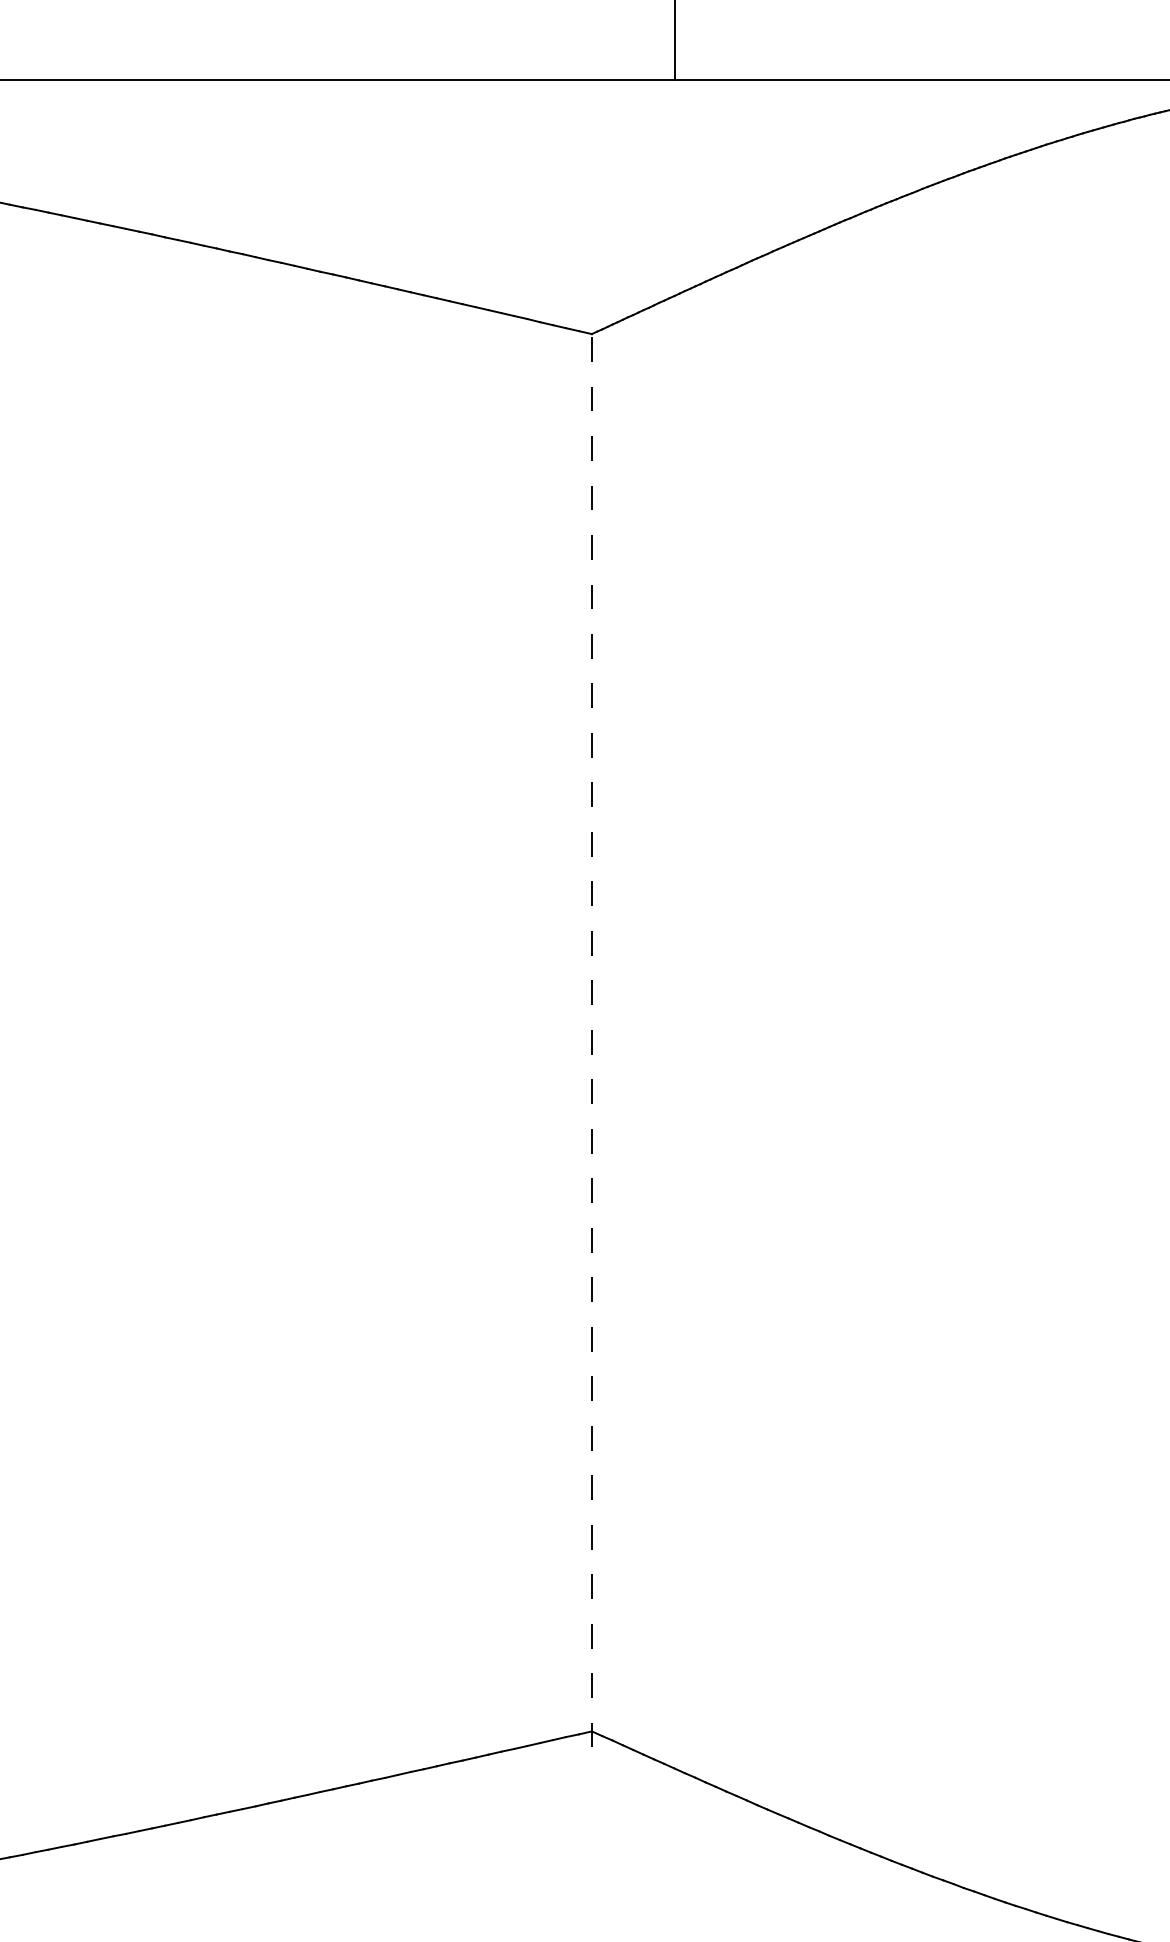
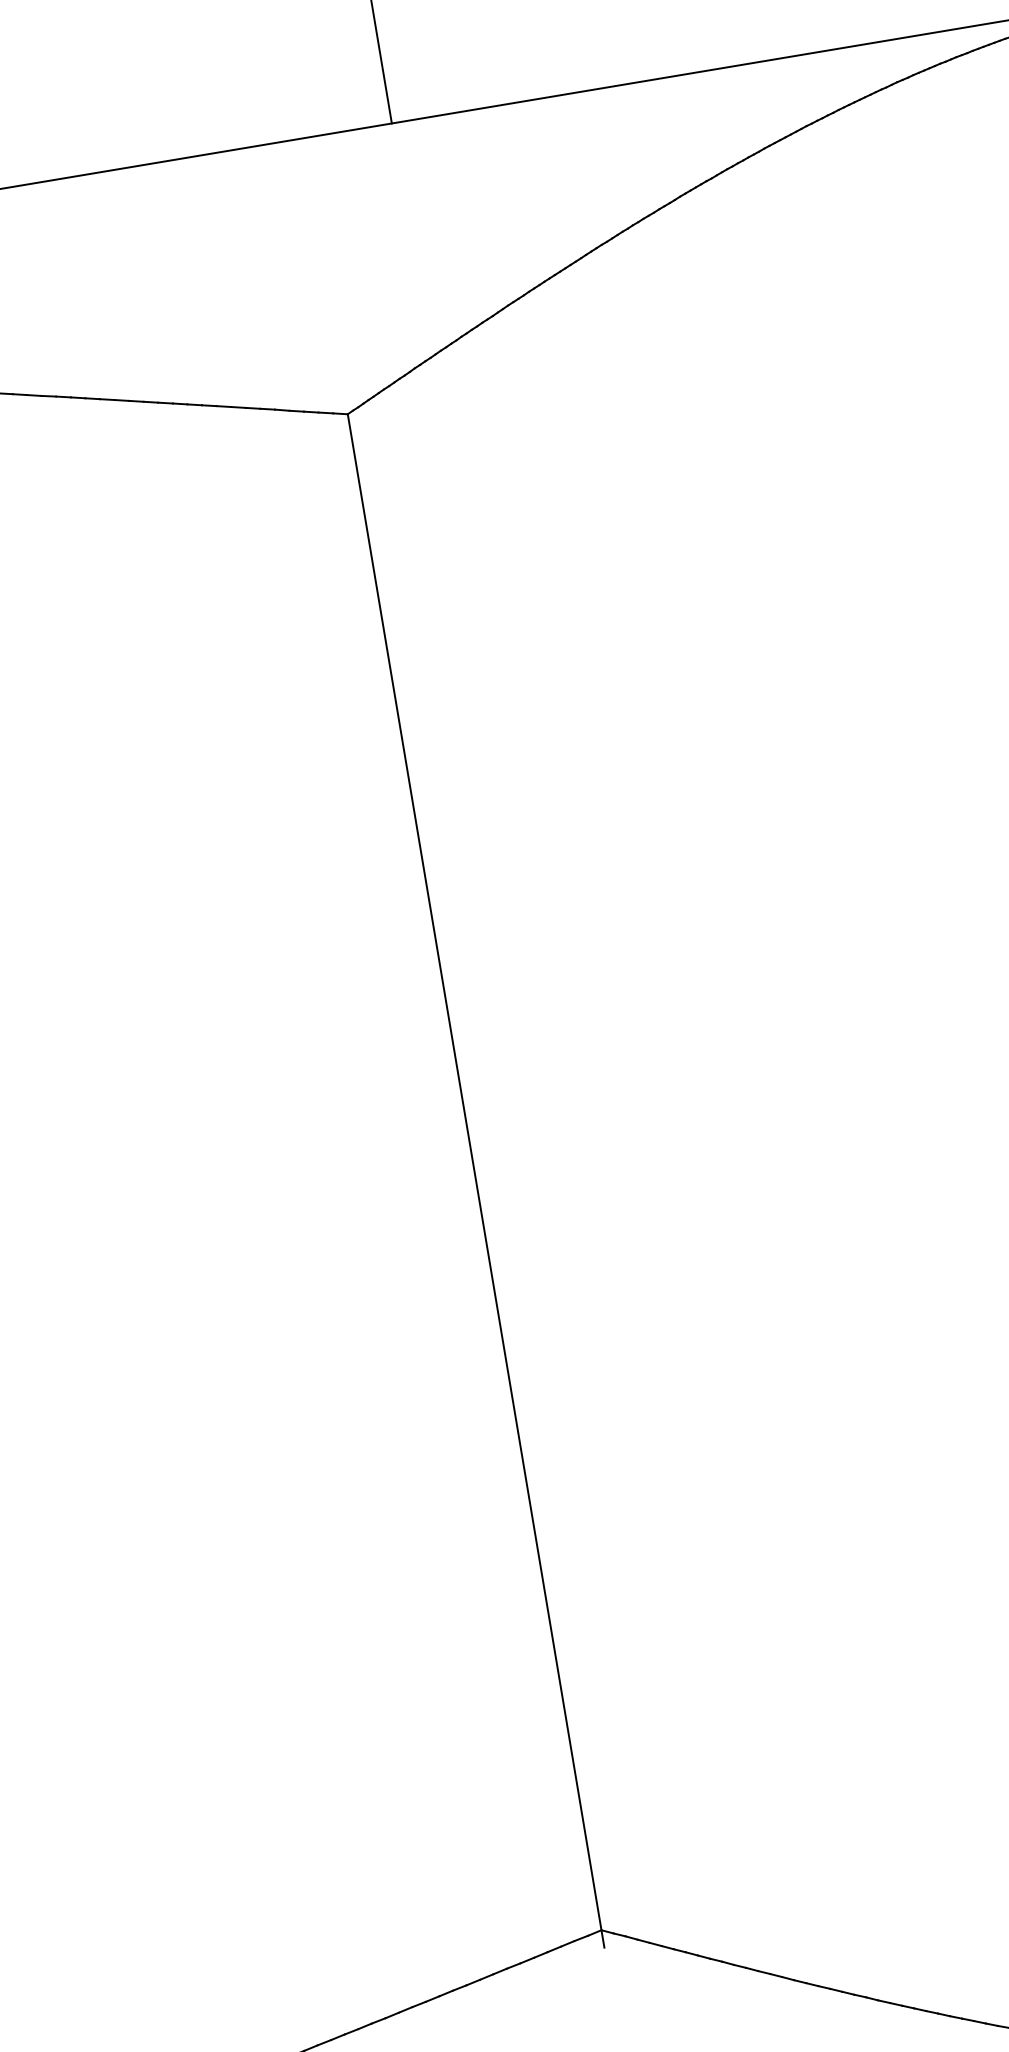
line: (591, 1040) -> (475, 1180), dashed -> solid

